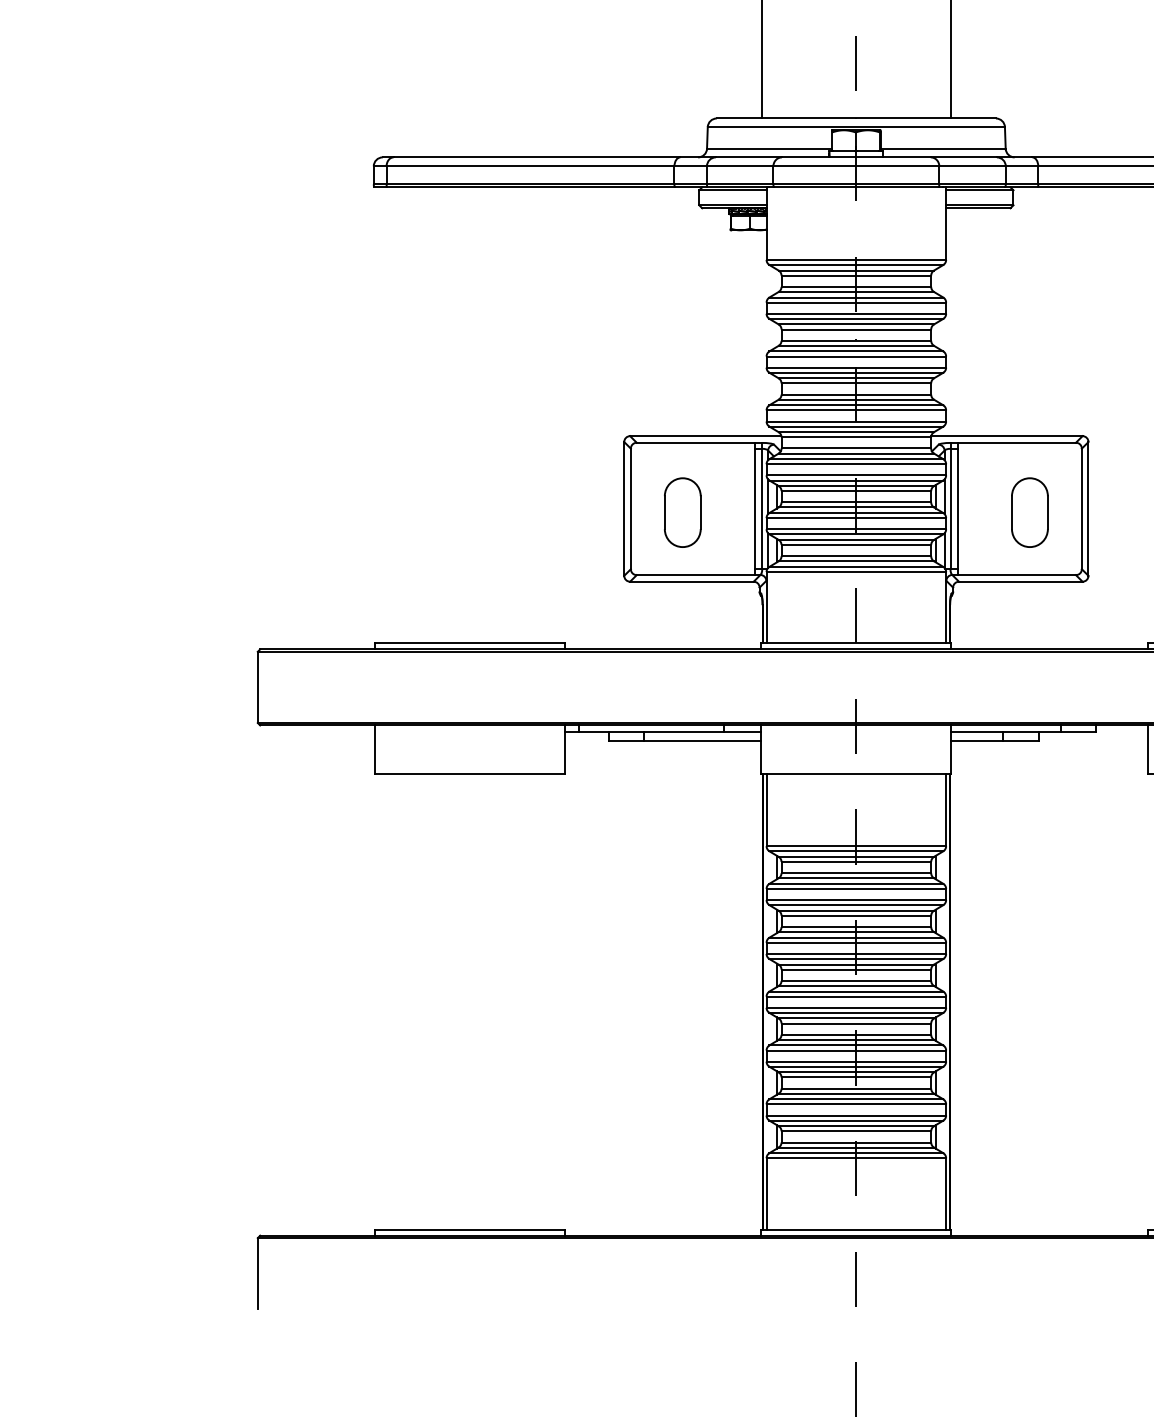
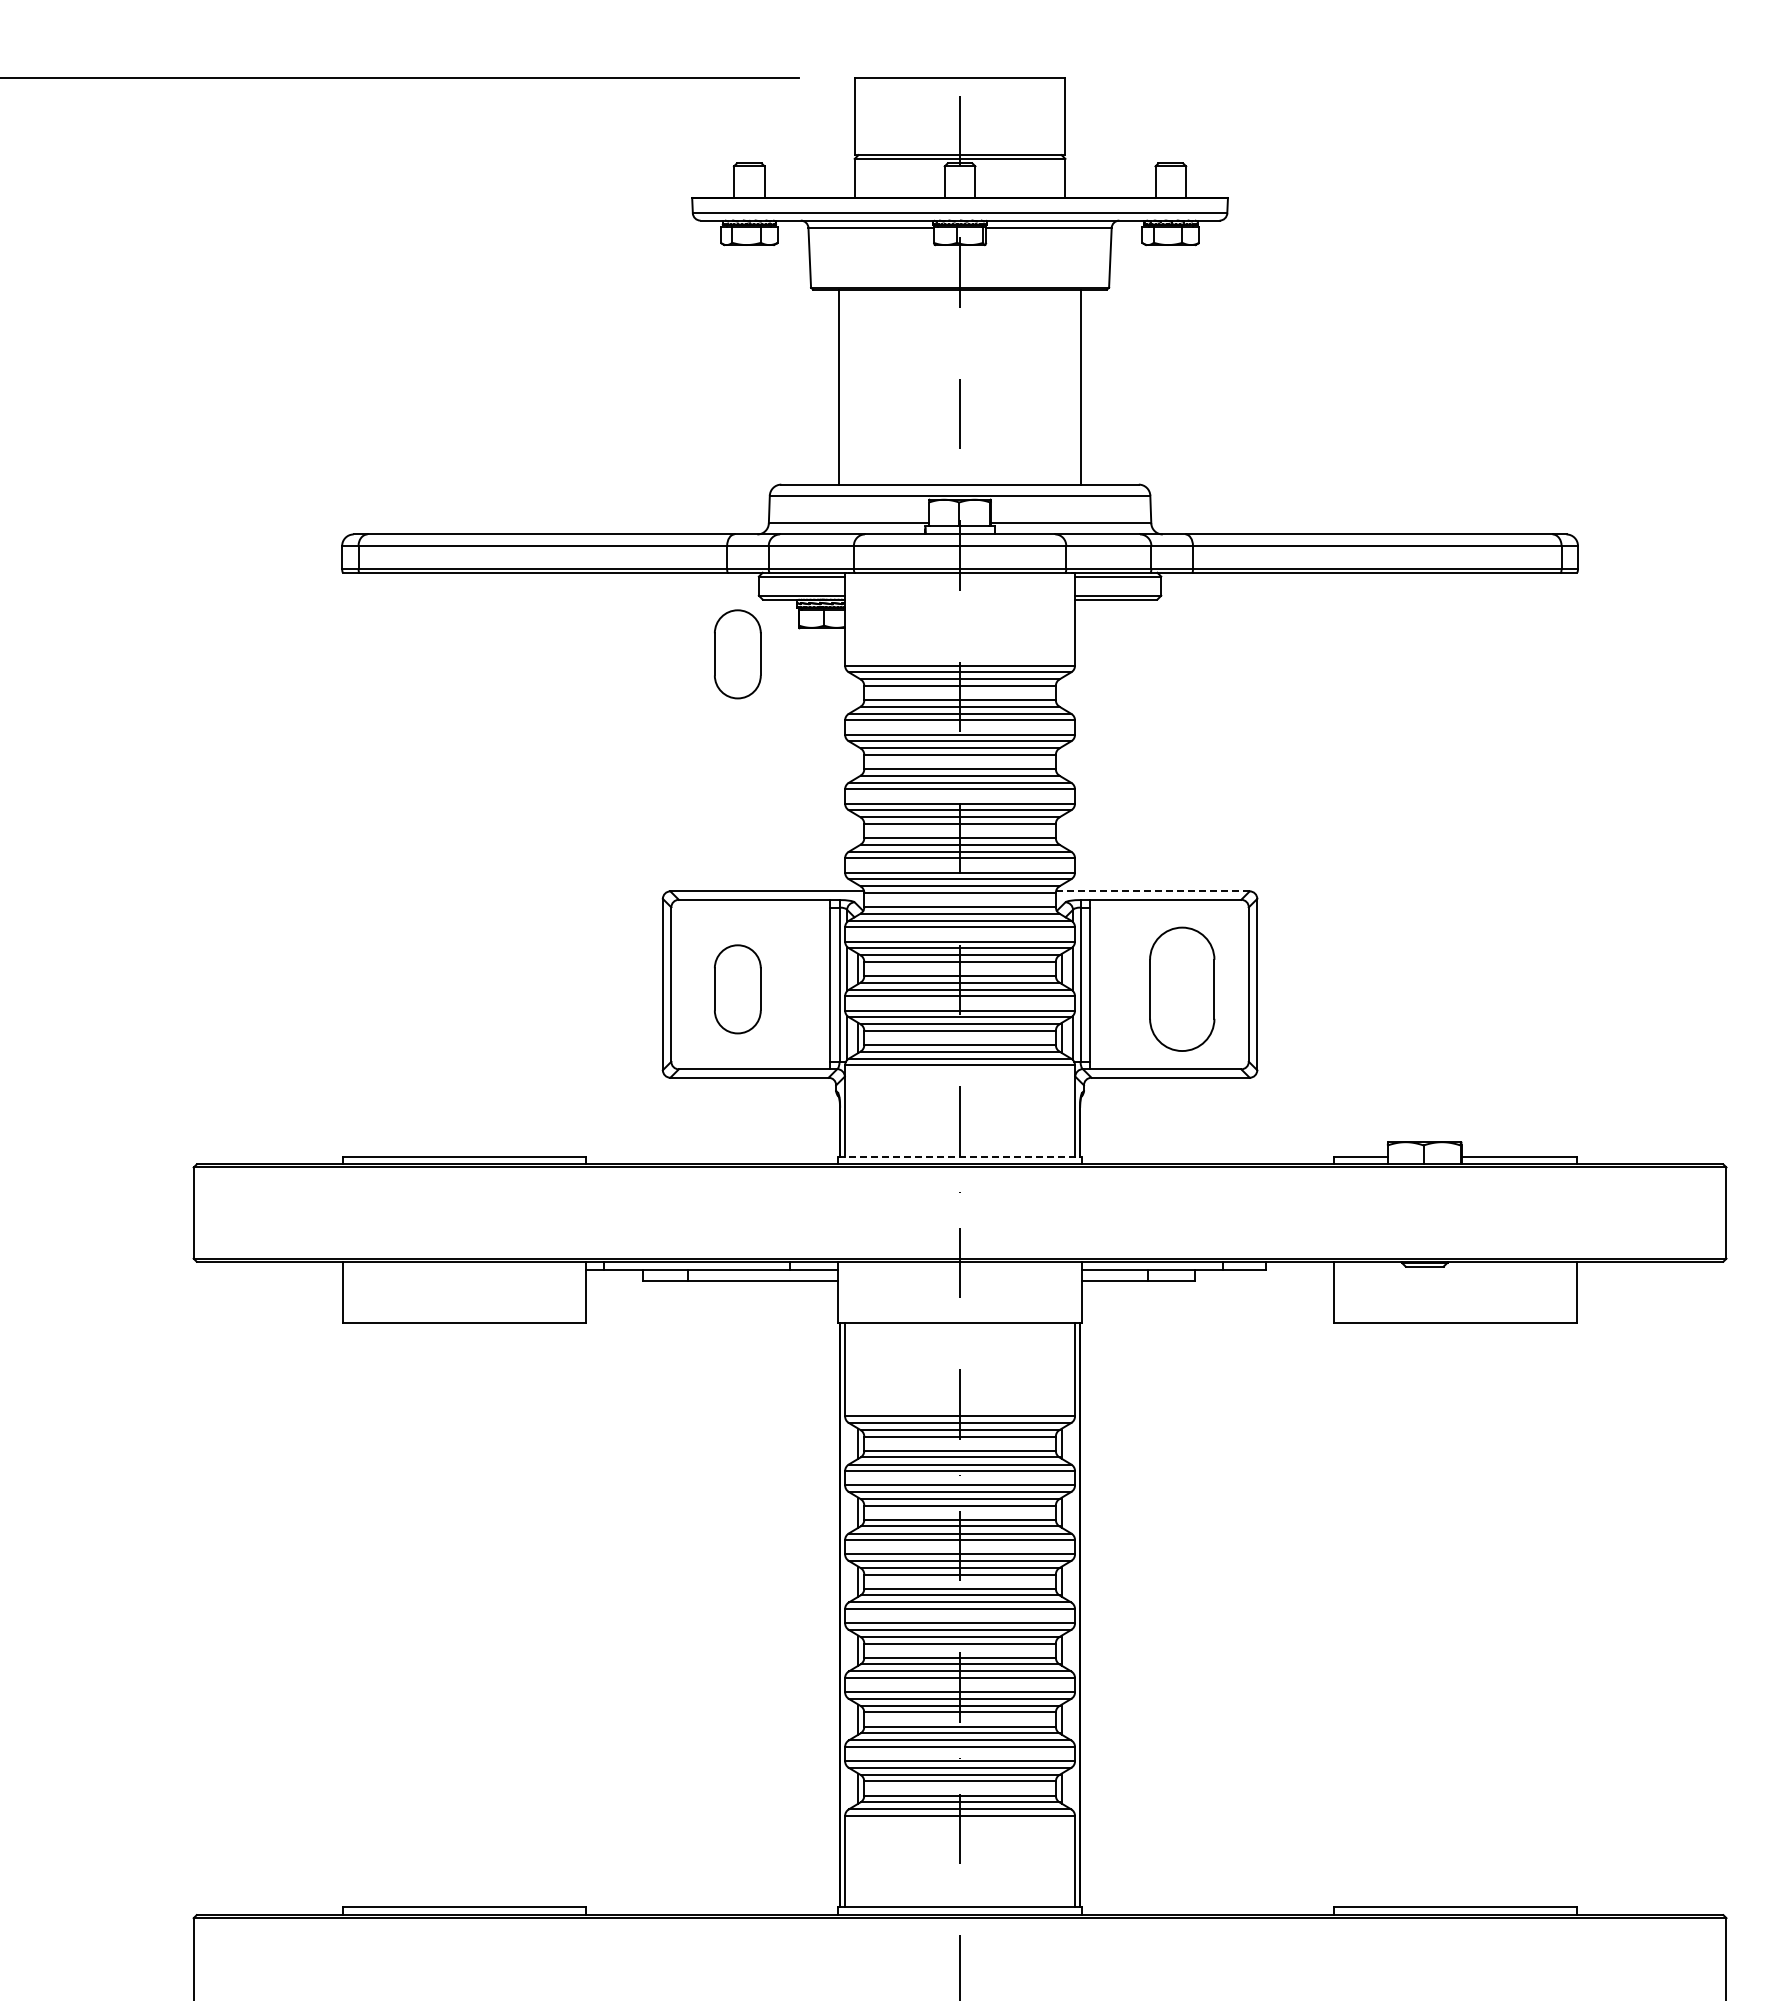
part: (682, 251) -> (737, 654), added
line: (1006, 436) -> (1152, 891), solid -> dashed
part: (1030, 512) -> (1182, 989), size x1.4
line: (856, 643) -> (960, 1156), solid -> dashed

